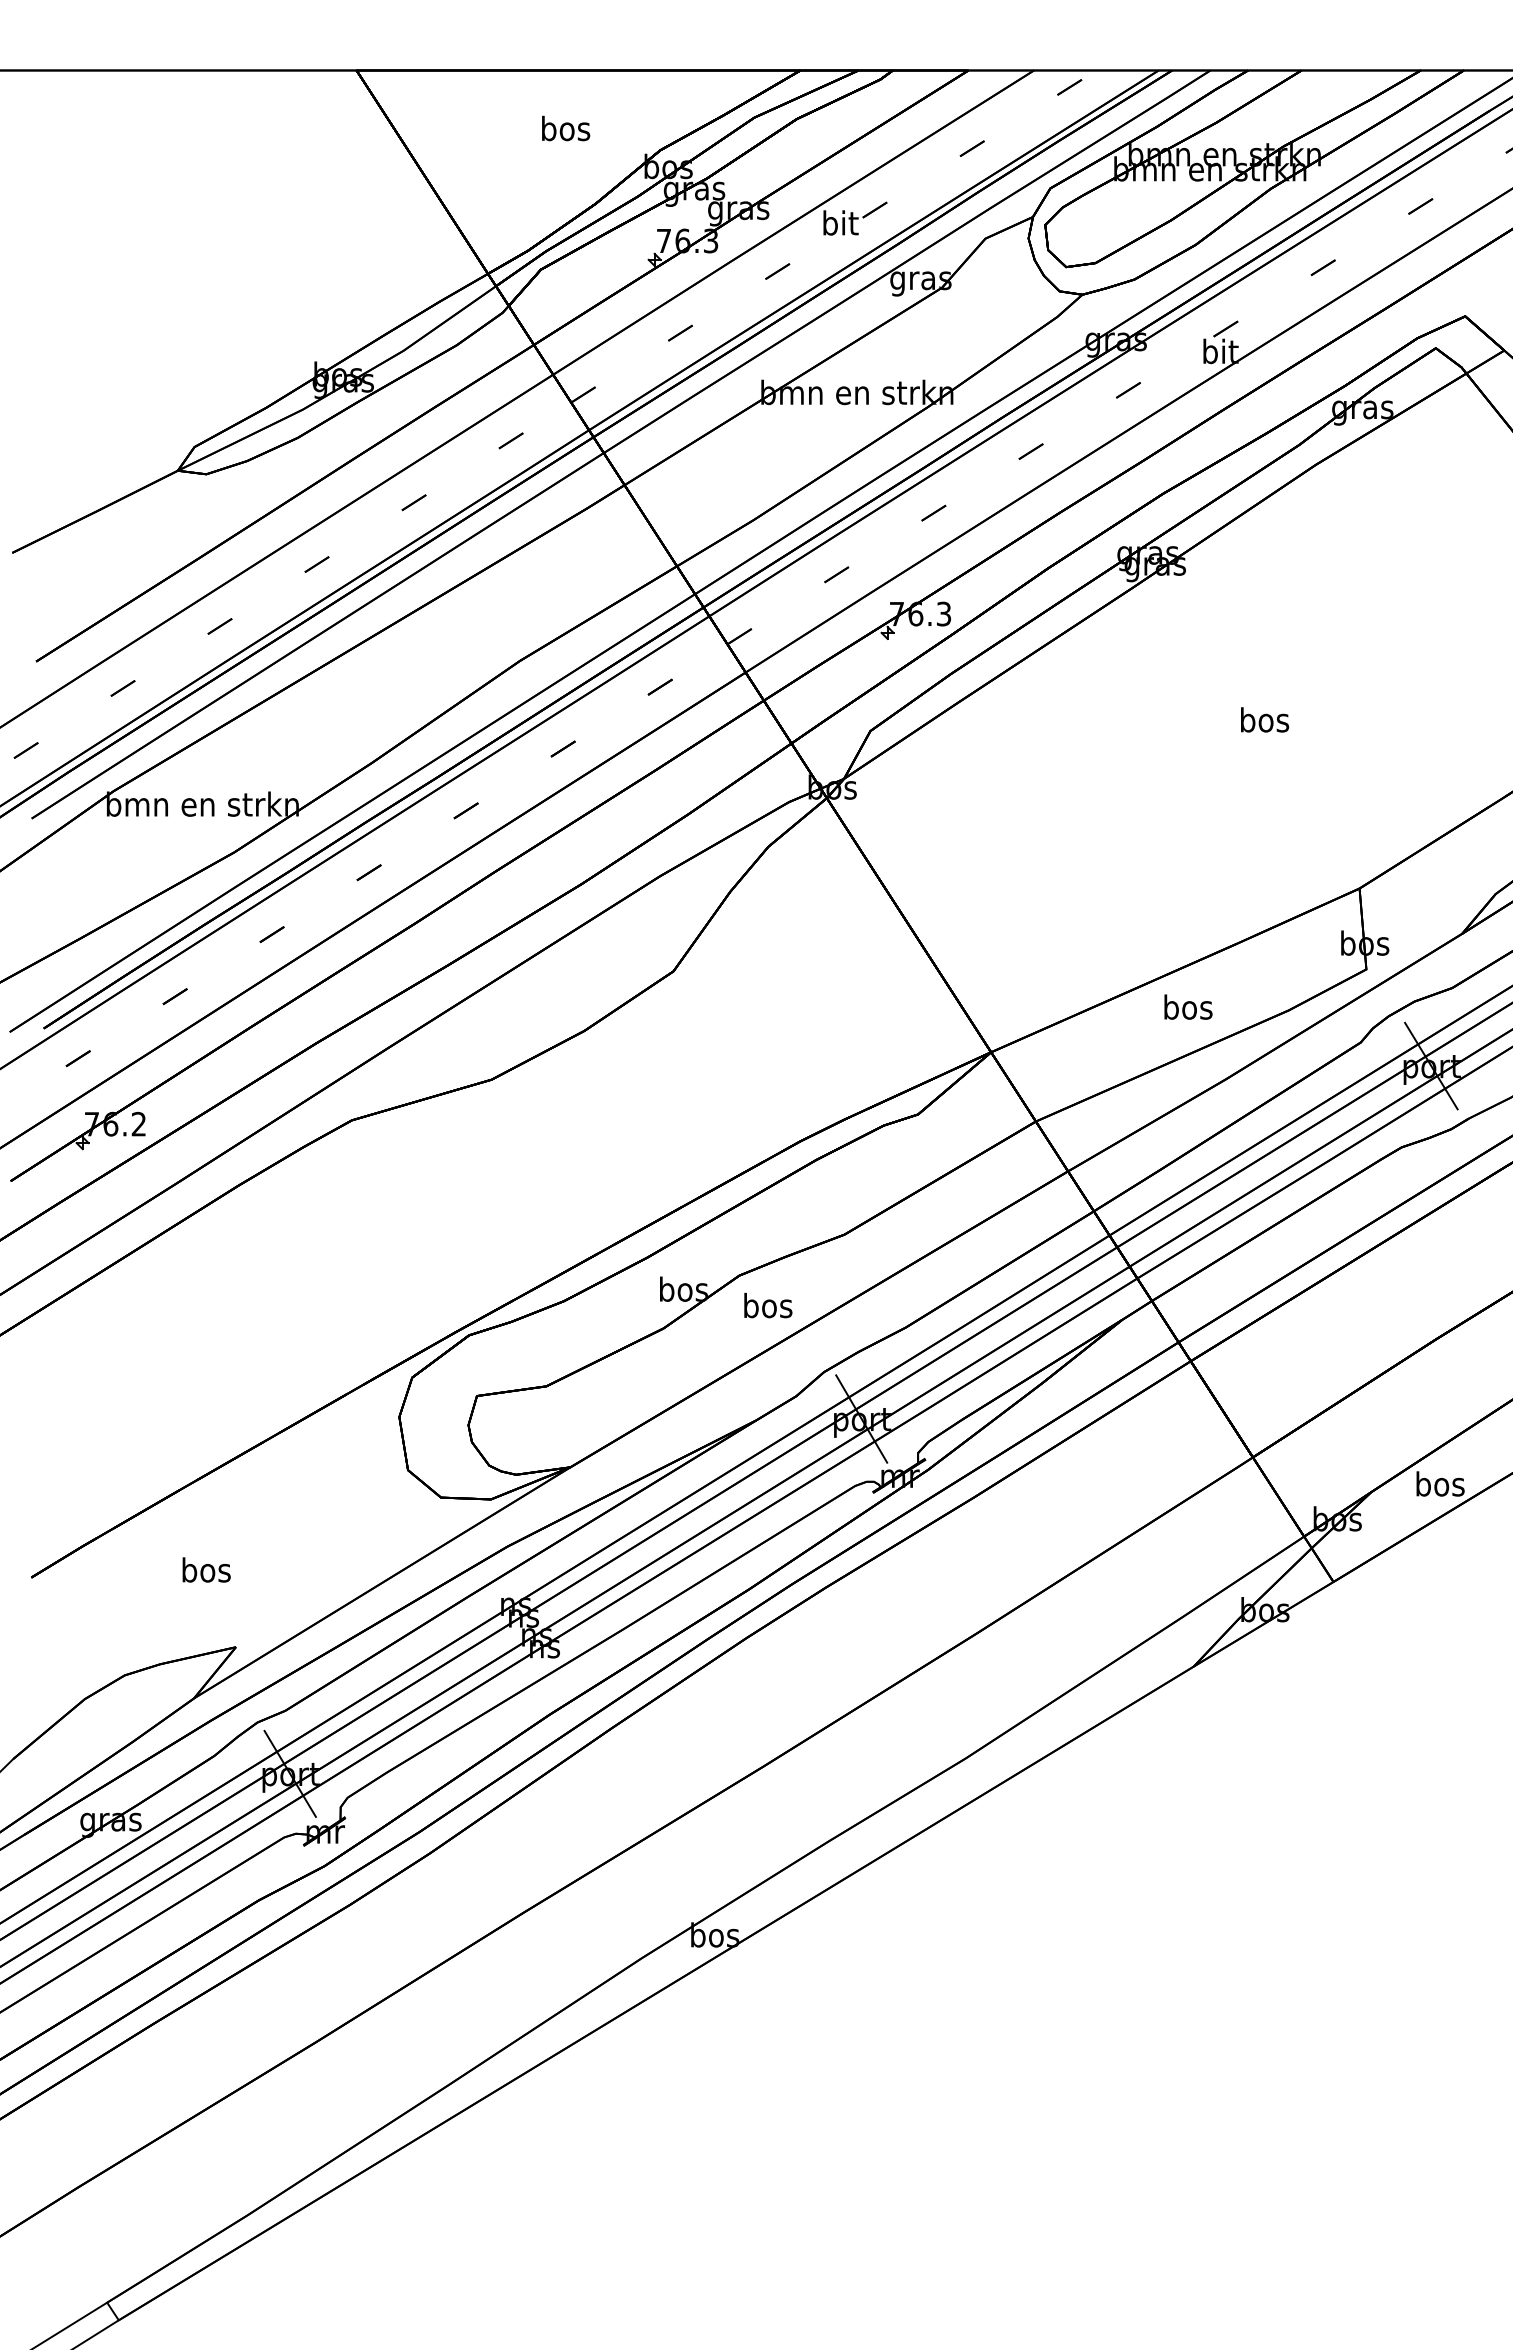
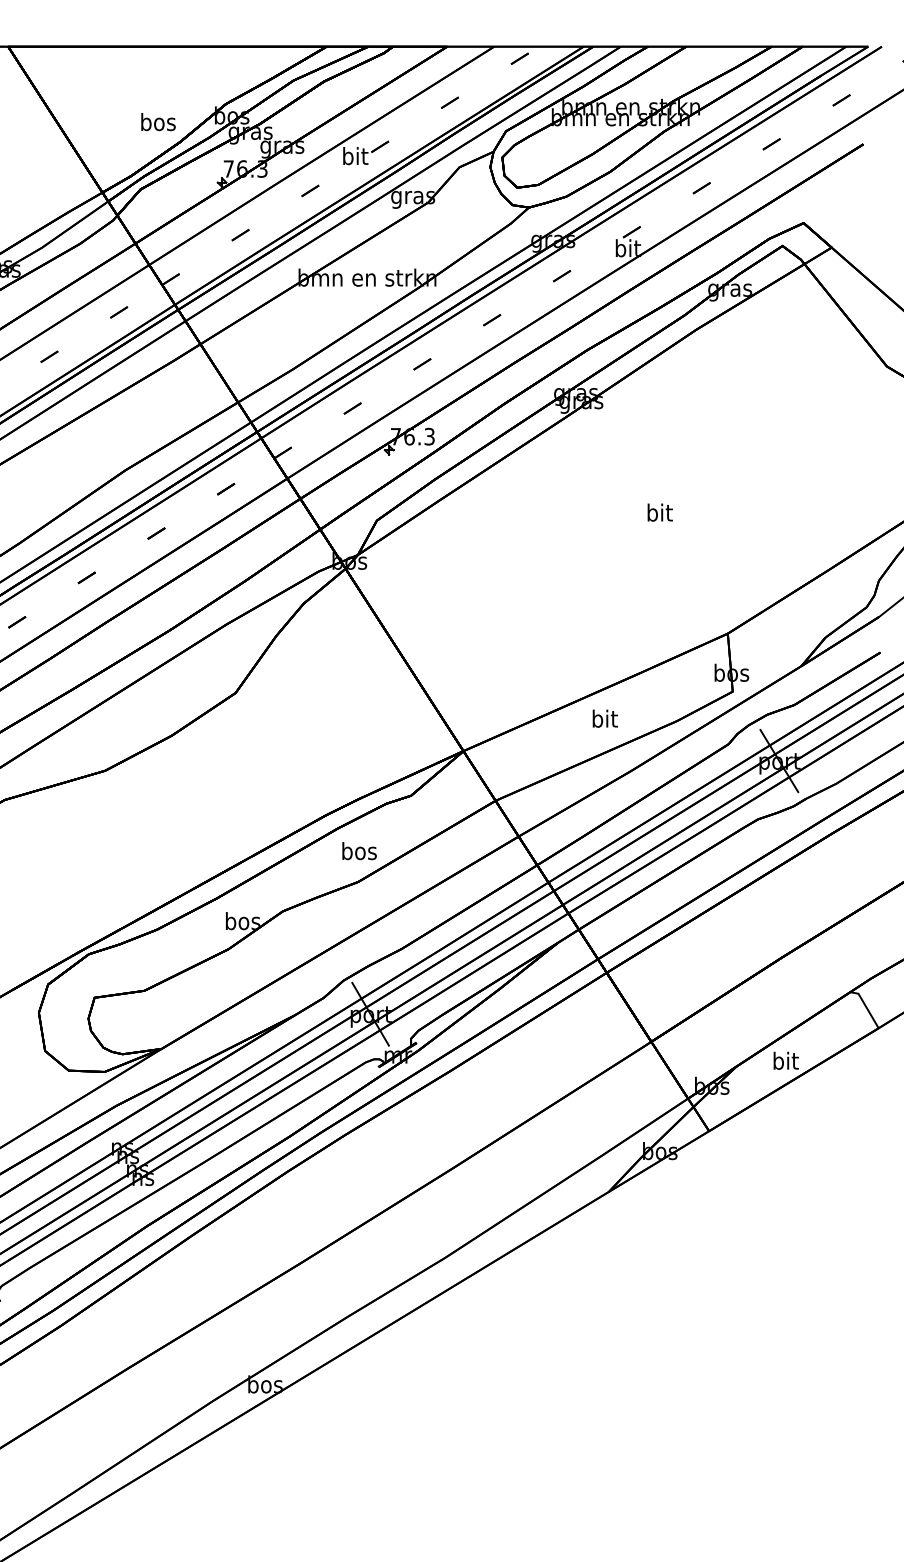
text: (566, 128) -> (158, 122), moved
text: (1265, 719) -> (660, 512), bos -> bit
text: (1188, 1006) -> (605, 718), bos -> bit
text: (768, 1305) -> (359, 851), moved
text: (1440, 1483) -> (785, 1060), bos -> bit

